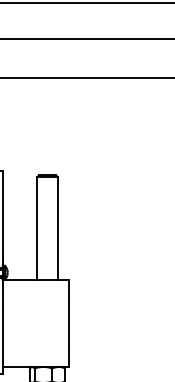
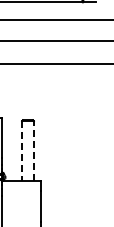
line: (38, 229) -> (22, 151), solid -> dashed
line: (57, 229) -> (33, 151), solid -> dashed

